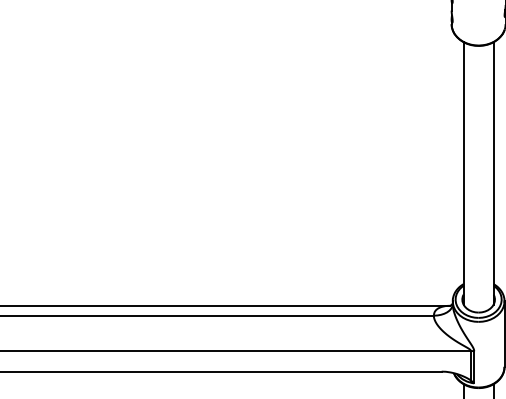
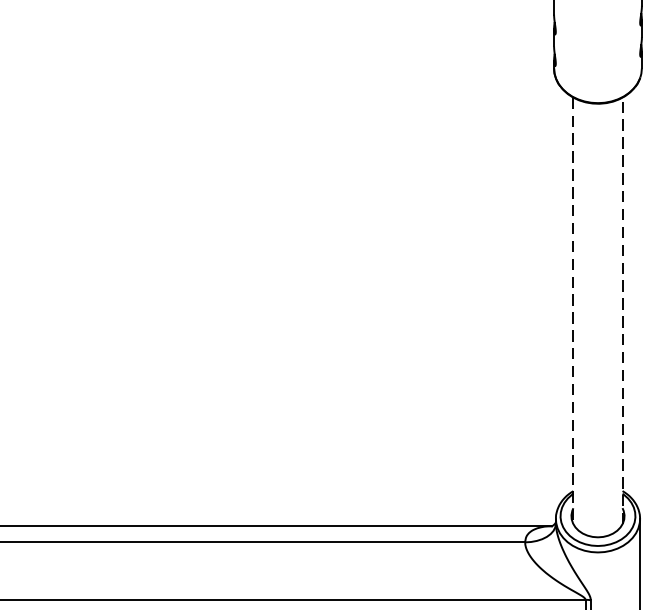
line: (493, 172) -> (622, 309), solid -> dashed
line: (463, 173) -> (573, 311), solid -> dashed

